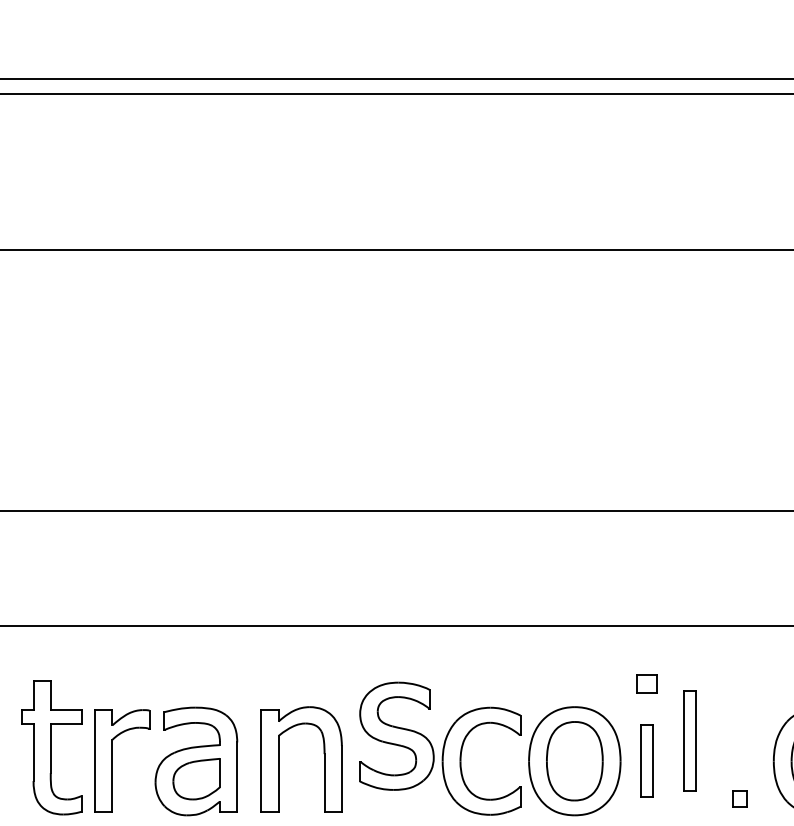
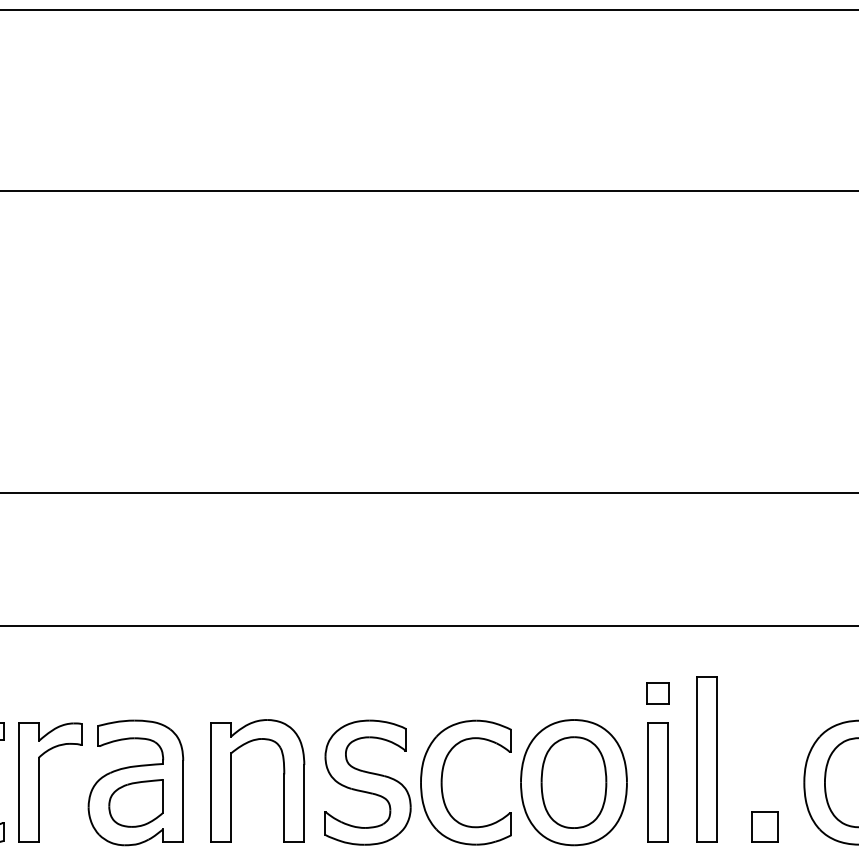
part: (396, 735) -> (367, 781), moved
part: (689, 740) -> (706, 758), size x1.43
part: (647, 760) -> (658, 781), size x1.43
part: (739, 798) -> (764, 825), size x1.67

